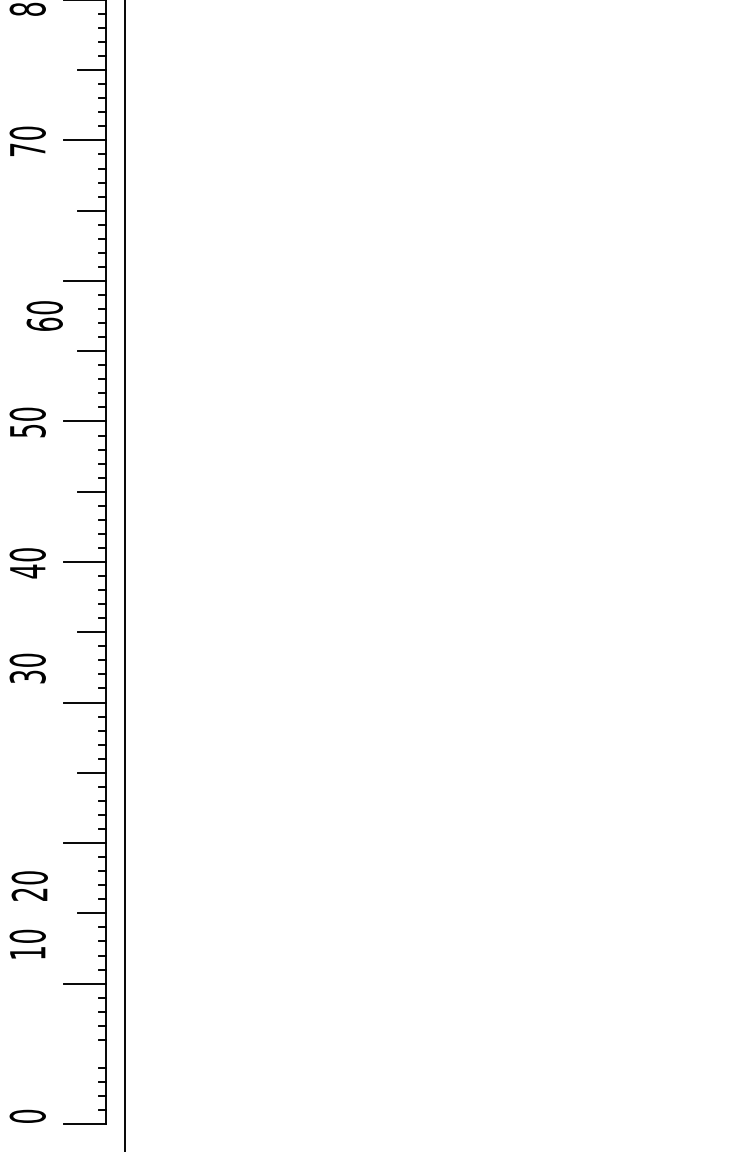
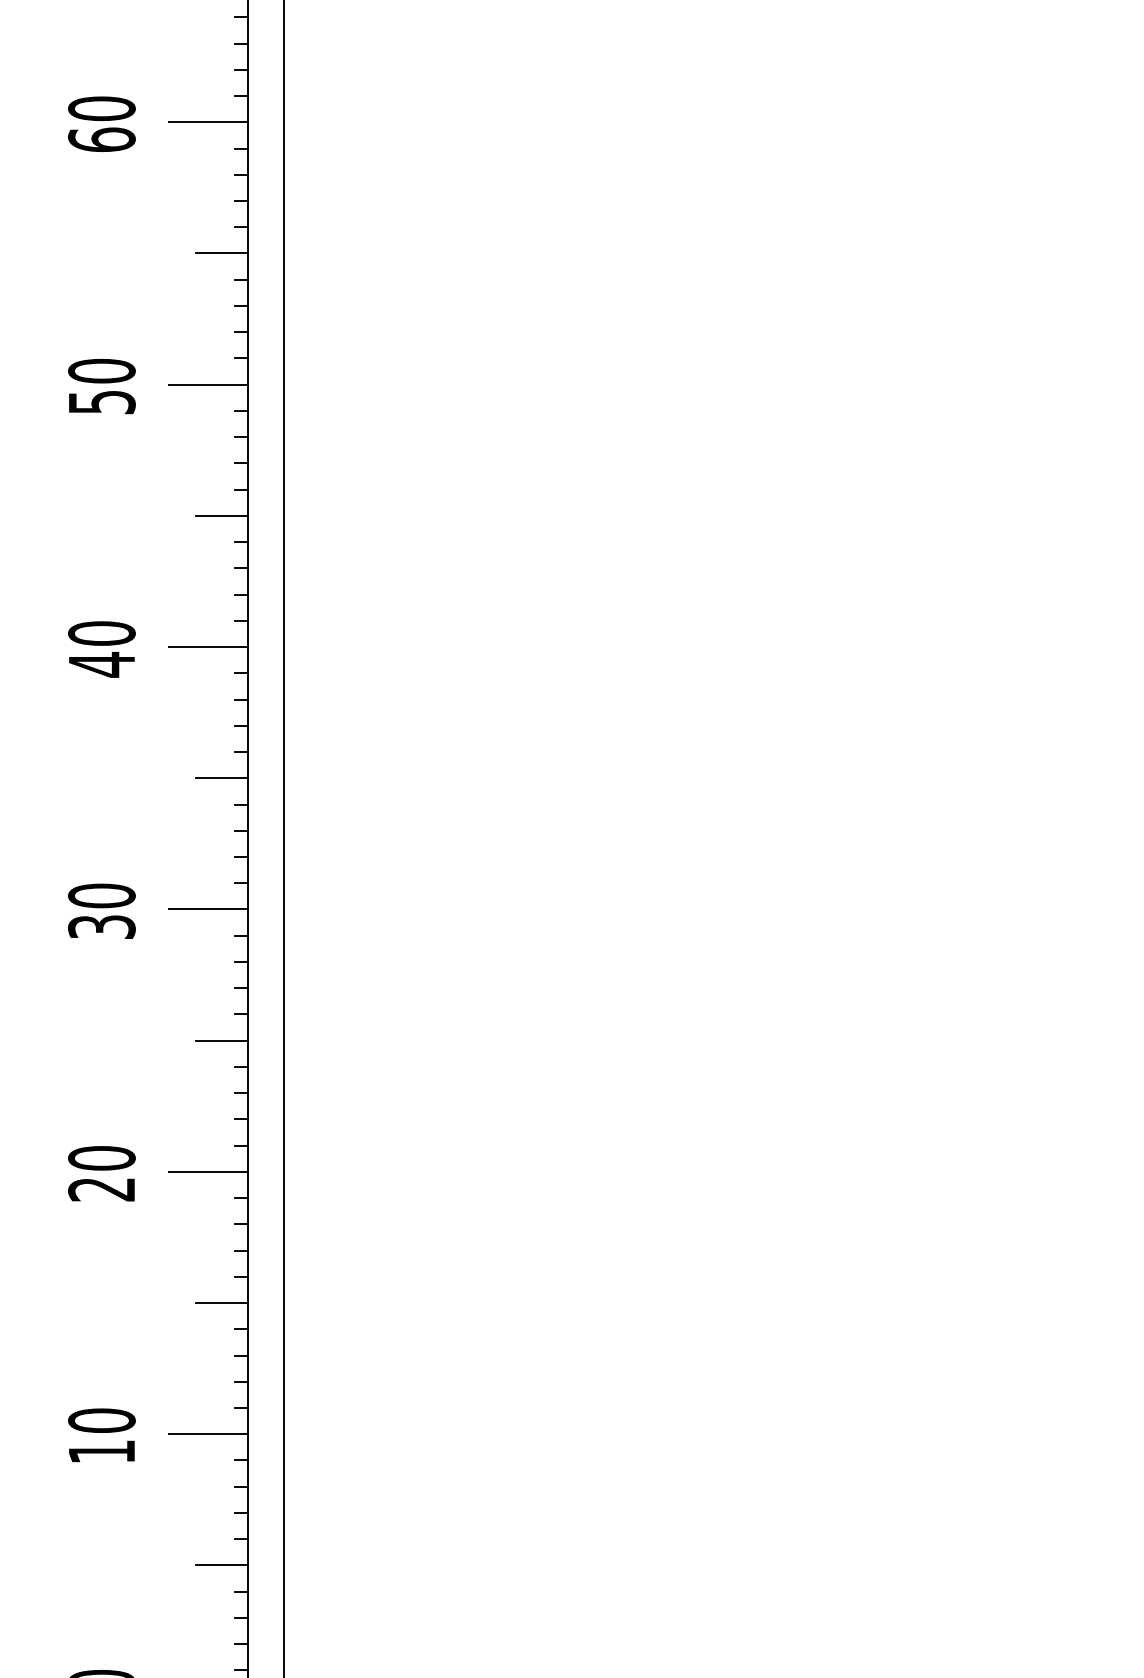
text: (44, 315) -> (101, 123), moved
text: (27, 668) -> (101, 911), moved
text: (29, 885) -> (101, 1172), moved
text: (27, 943) -> (101, 1434), moved
line: (91, 1053) -> (220, 1564), added

